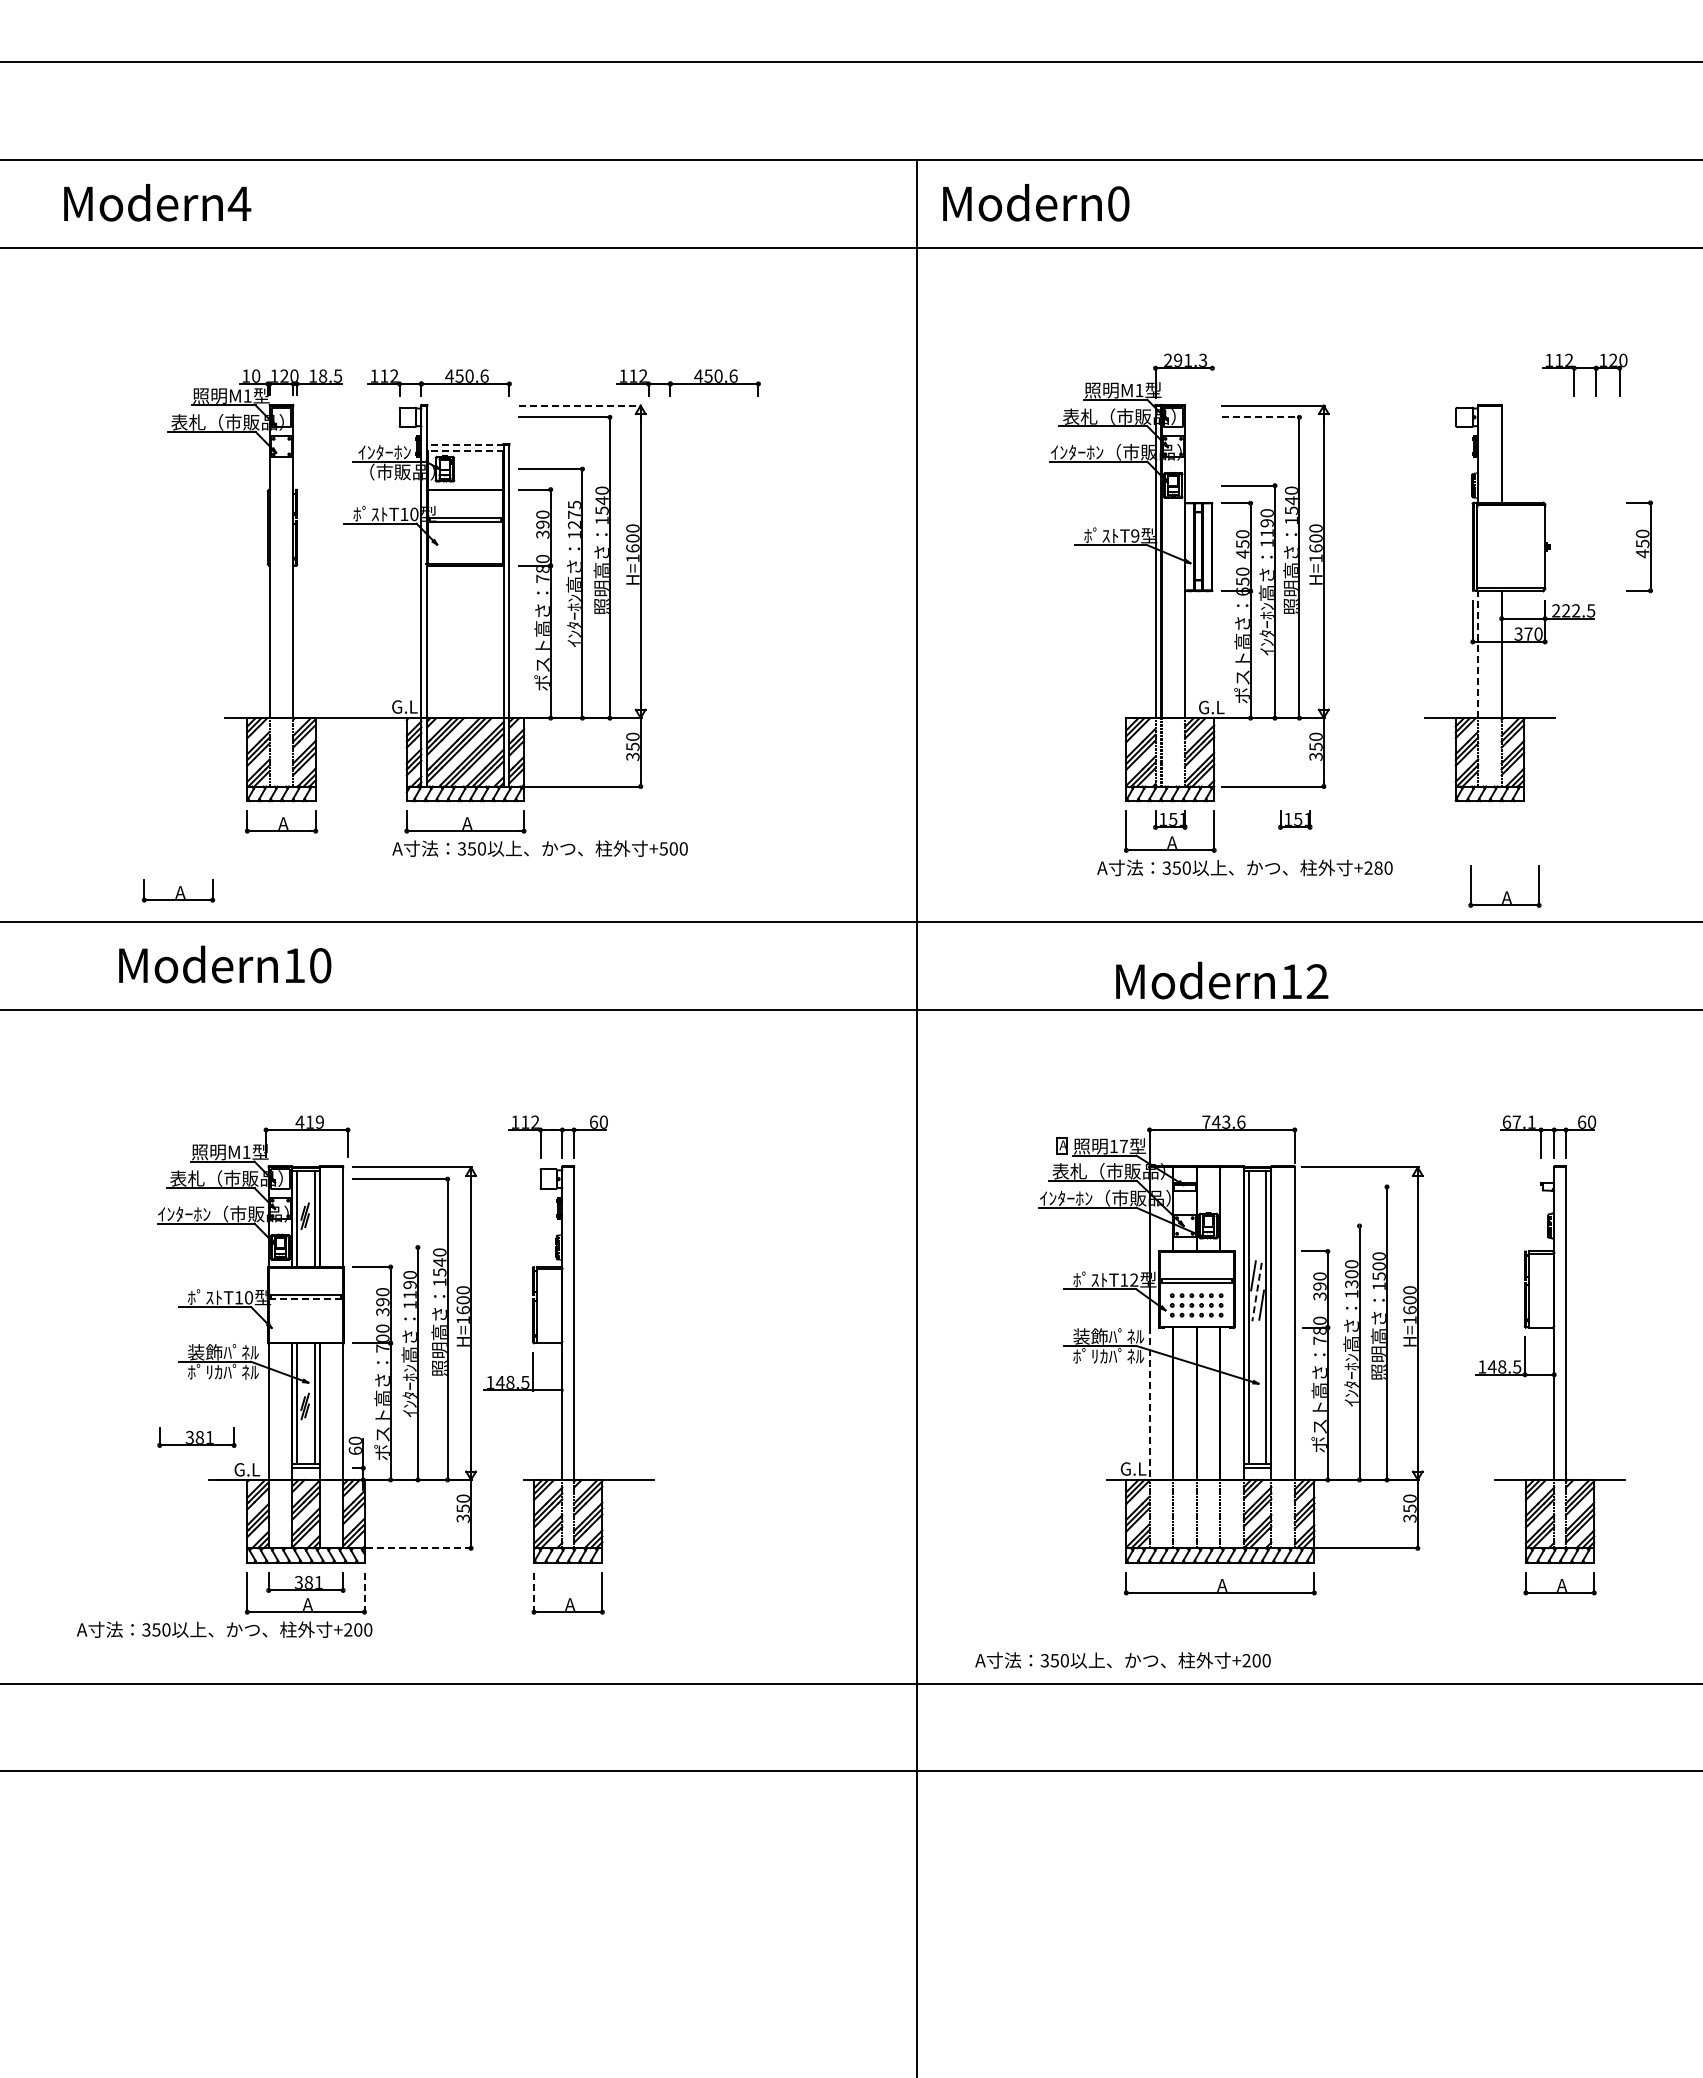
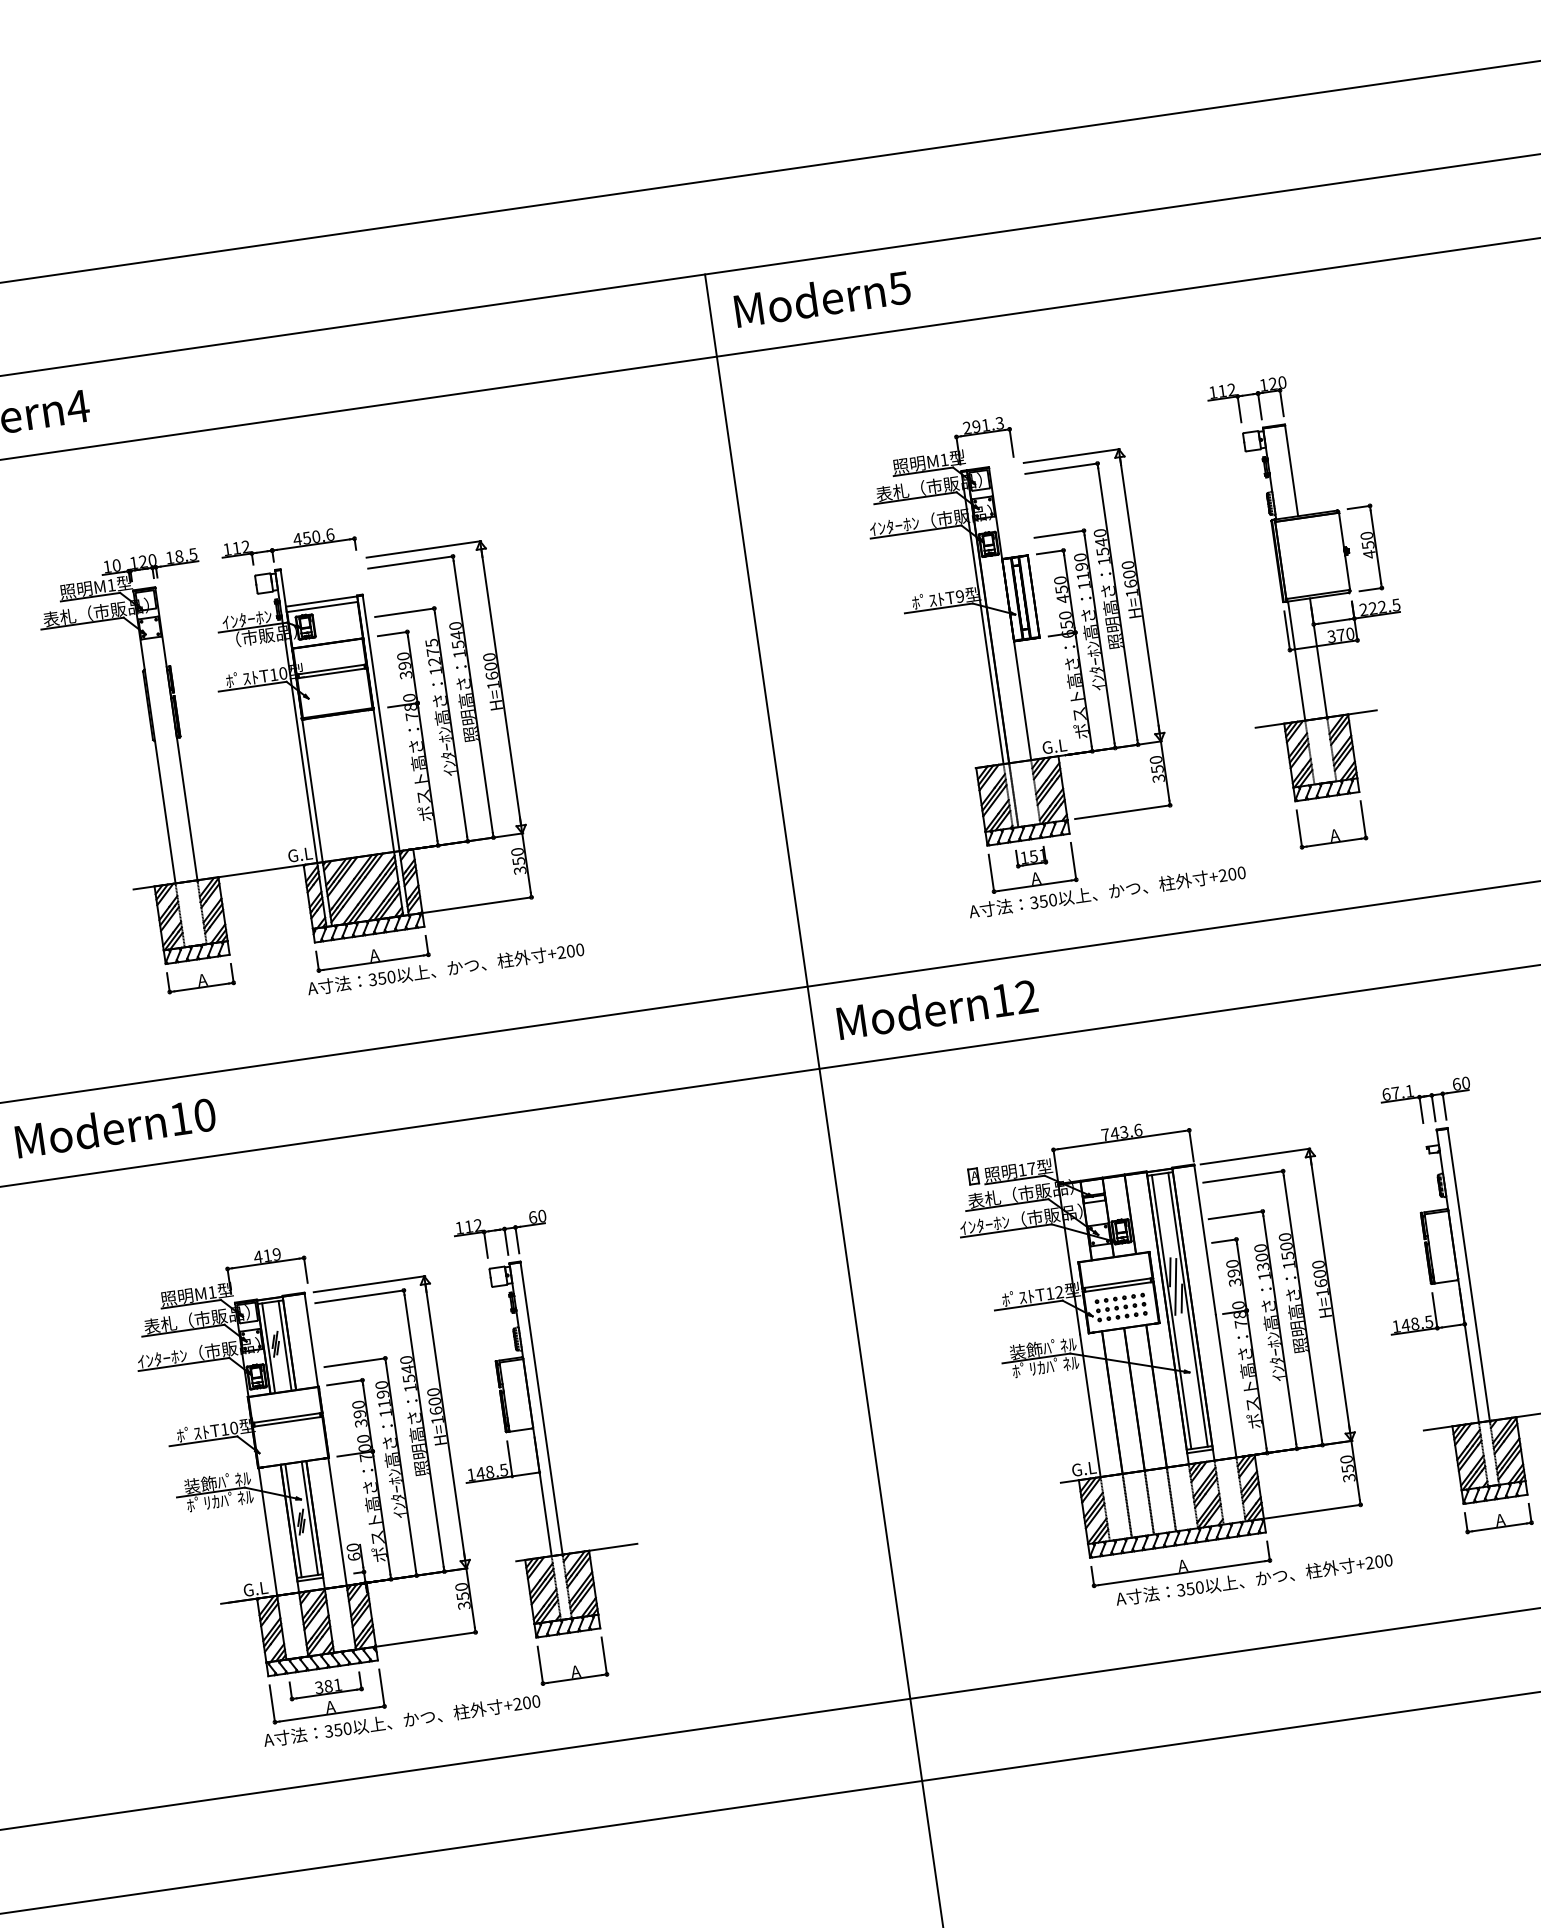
text: (1118, 203) -> (899, 287), Modern0 -> Modern5
part: (1584, 374) -> (1247, 400), moved
part: (688, 382) -> (521, 513), removed
line: (1212, 382) -> (1011, 442), added
line: (580, 405) -> (423, 549), dashed -> solid
line: (1261, 417) -> (1062, 468), dashed -> solid
line: (464, 444) -> (320, 601), dashed -> solid
line: (464, 450) -> (321, 606), dashed -> solid
part: (1639, 546) -> (1365, 548), moved
line: (1478, 654) -> (1296, 661), dashed -> solid
part: (1295, 819) -> (1148, 839), removed
text: (663, 848) -> (561, 952), +500 -> +200
text: (1378, 867) -> (1232, 873), +280 -> +200
part: (1504, 886) -> (1331, 825), moved
part: (178, 890) -> (113, 1056), removed
text: (225, 964) -> (115, 1127), moved
text: (1222, 980) -> (937, 1008), moved
line: (1344, 1186) -> (1243, 1176), added
line: (1330, 1226) -> (1235, 1215), added
line: (385, 1247) -> (355, 1362), added
line: (1257, 1292) -> (1176, 1287), dashed -> solid
line: (306, 1299) -> (288, 1421), dashed -> solid
line: (1149, 1404) -> (1090, 1406), dashed -> solid
part: (196, 1437) -> (203, 1565), removed
line: (419, 1548) -> (427, 1639), dashed -> solid
line: (364, 1593) -> (382, 1688), dashed -> solid
line: (534, 1593) -> (540, 1666), dashed -> solid
text: (224, 1629) -> (401, 1720), moved
text: (1122, 1660) -> (1253, 1579), moved

